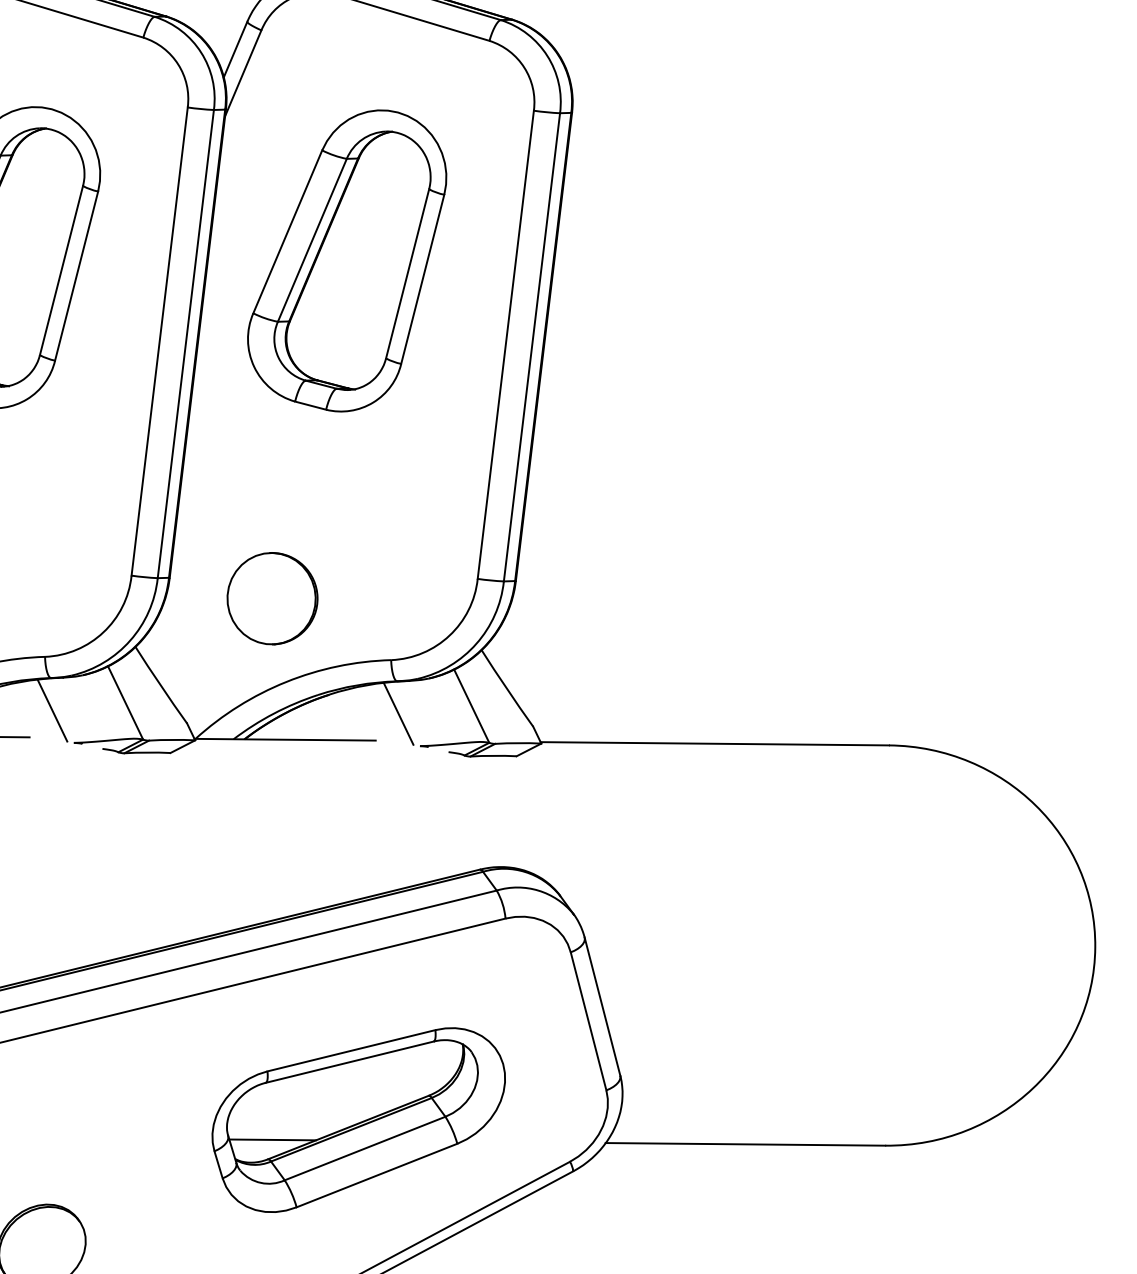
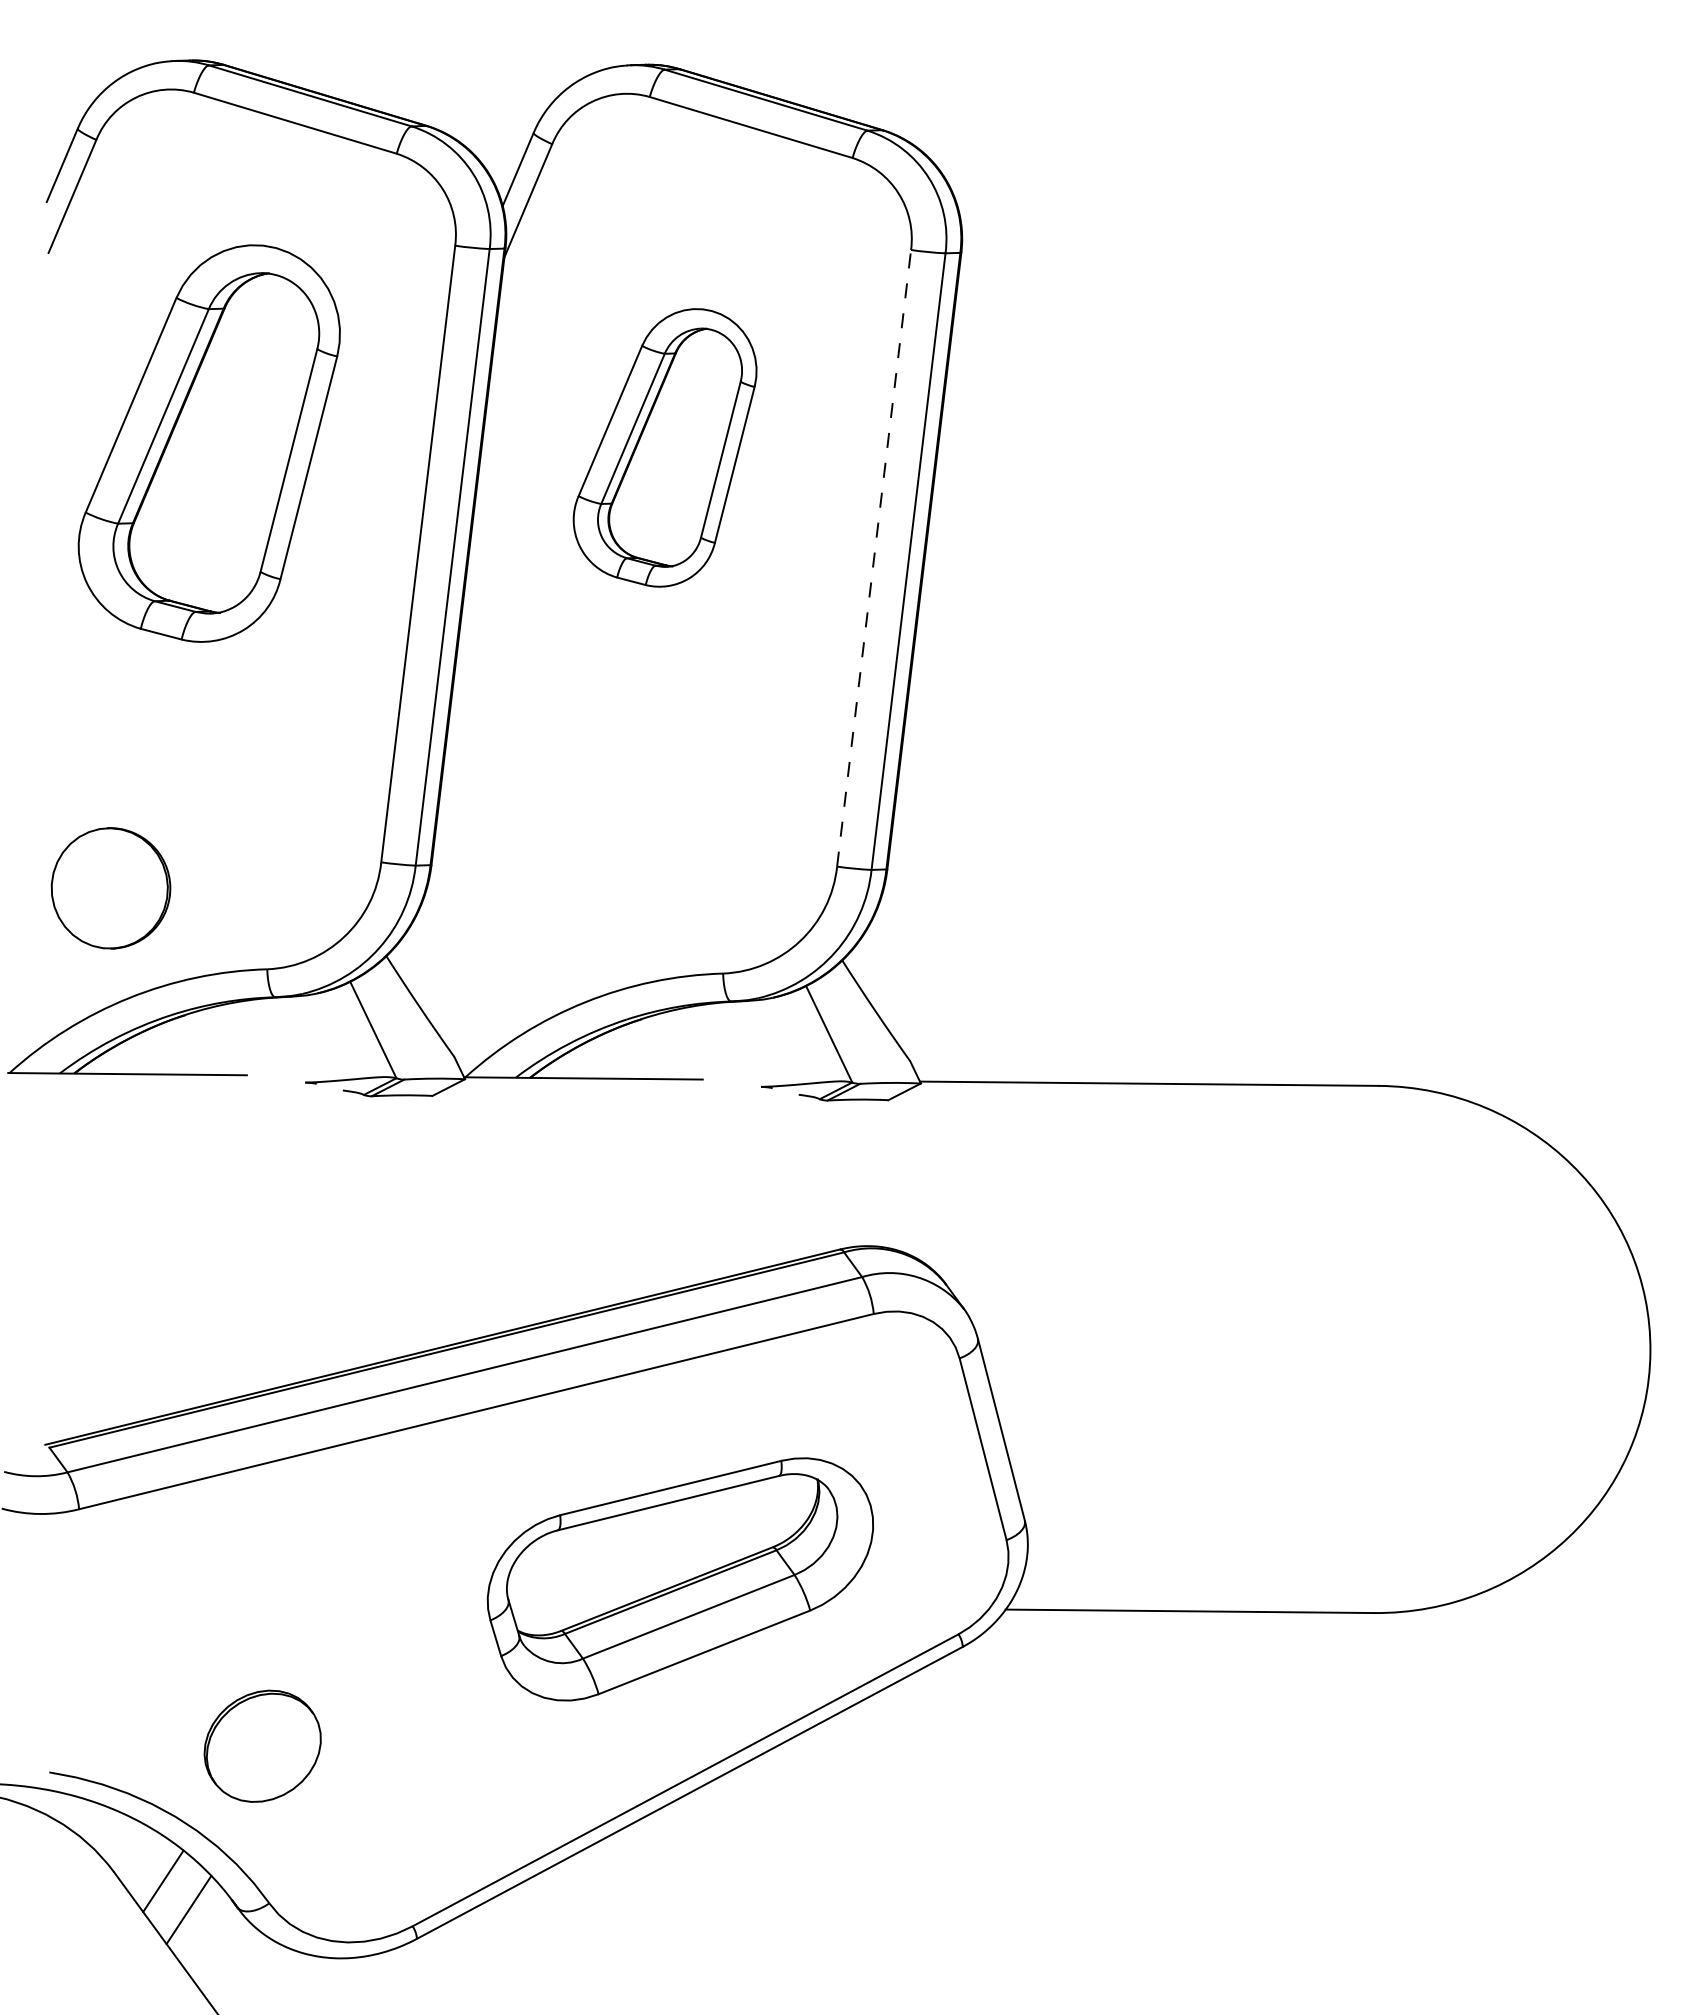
part: (346, 260) -> (664, 447), size x0.7
line: (506, 344) -> (874, 558), solid -> dashed
part: (272, 598) -> (566, 892), removed
line: (52, 710) -> (276, 1039), removed
line: (398, 713) -> (732, 1044), removed
line: (272, 1139) -> (566, 1605), removed

